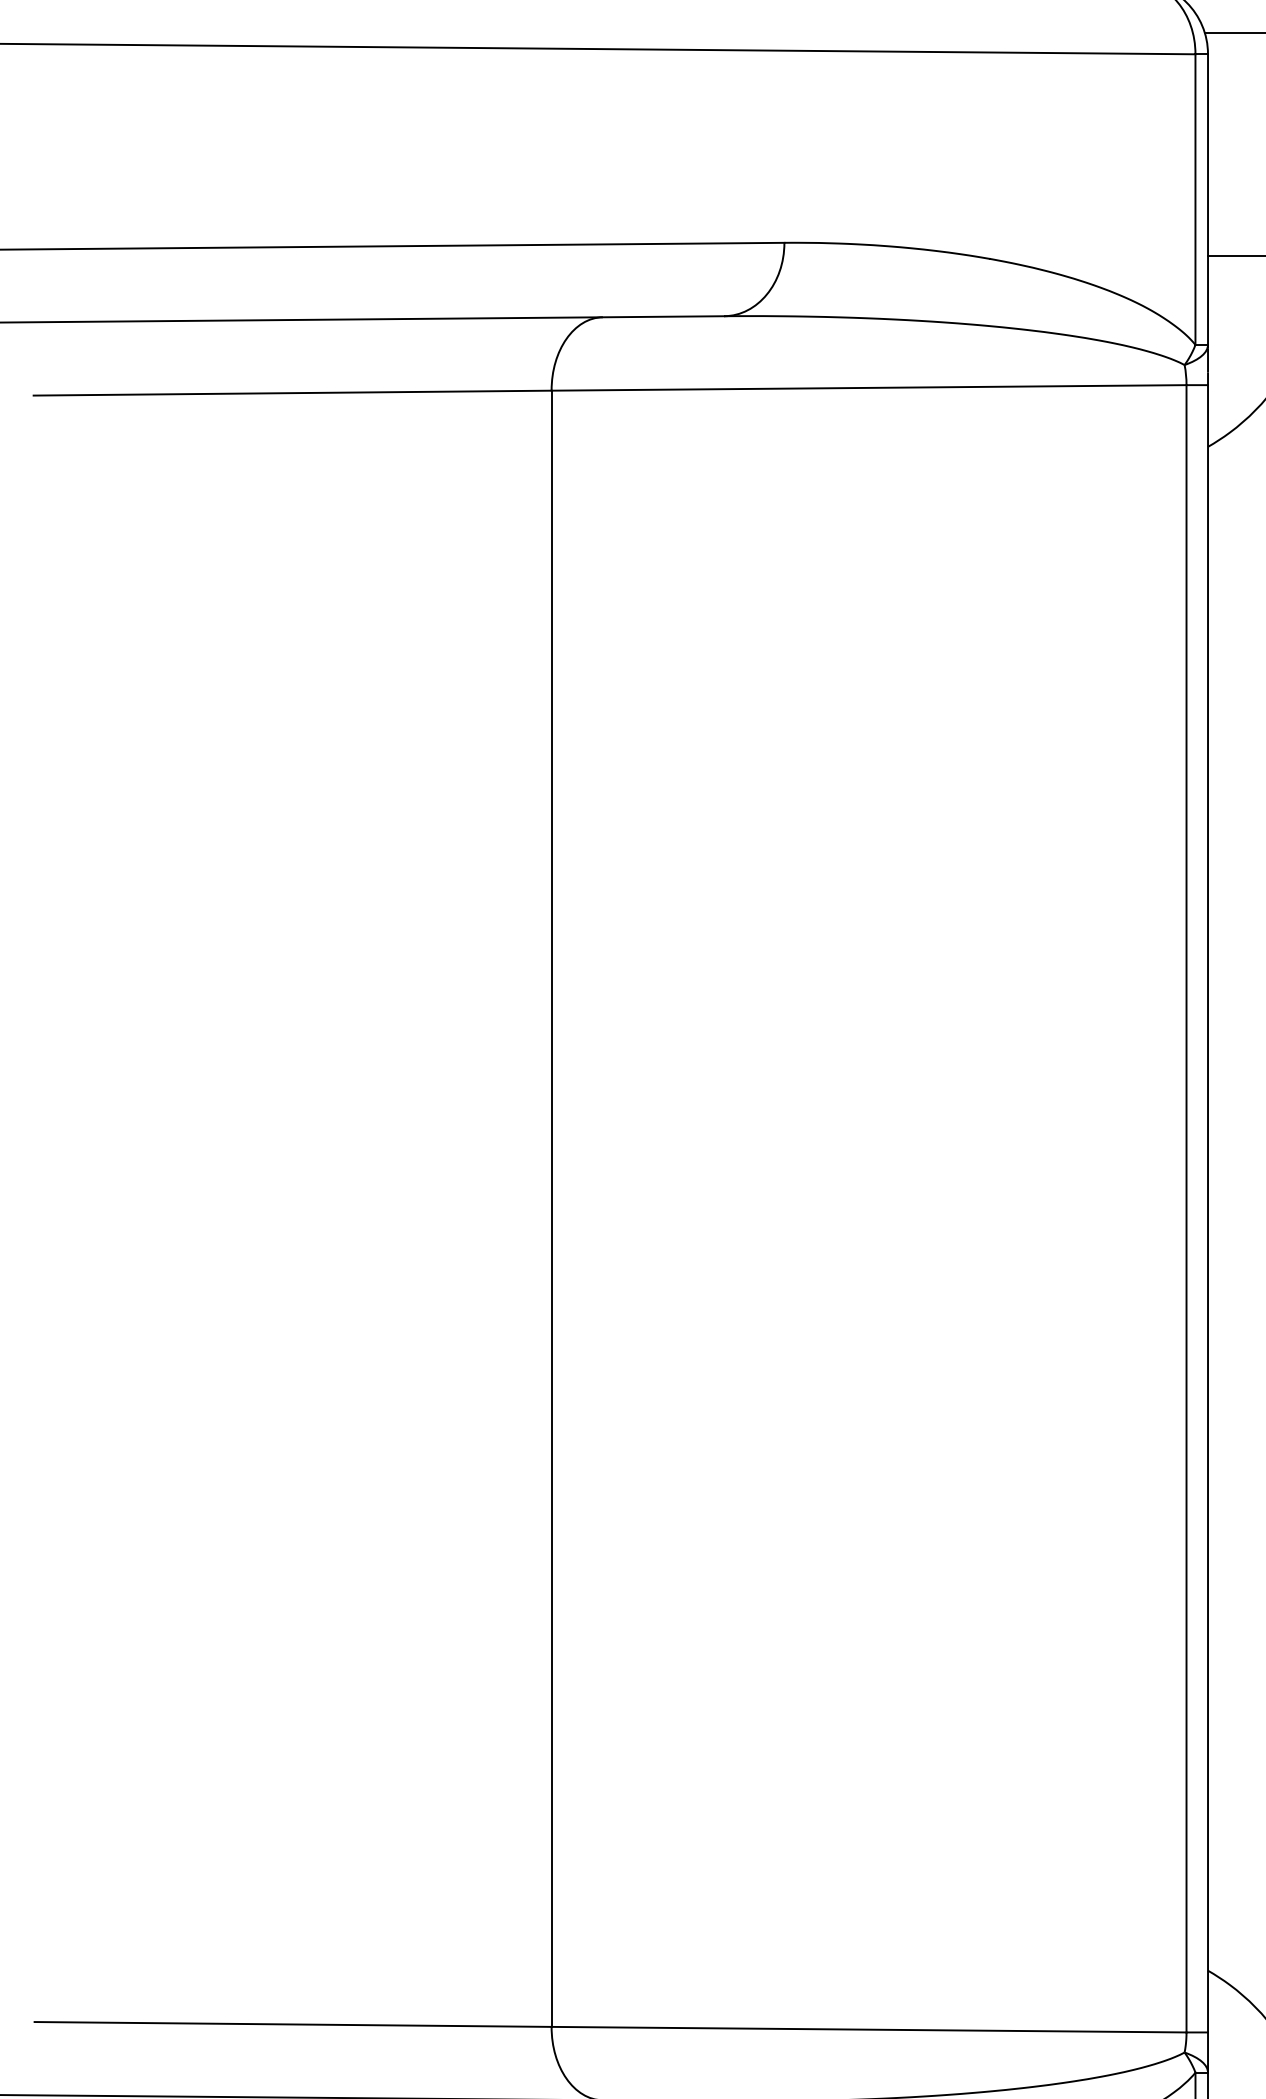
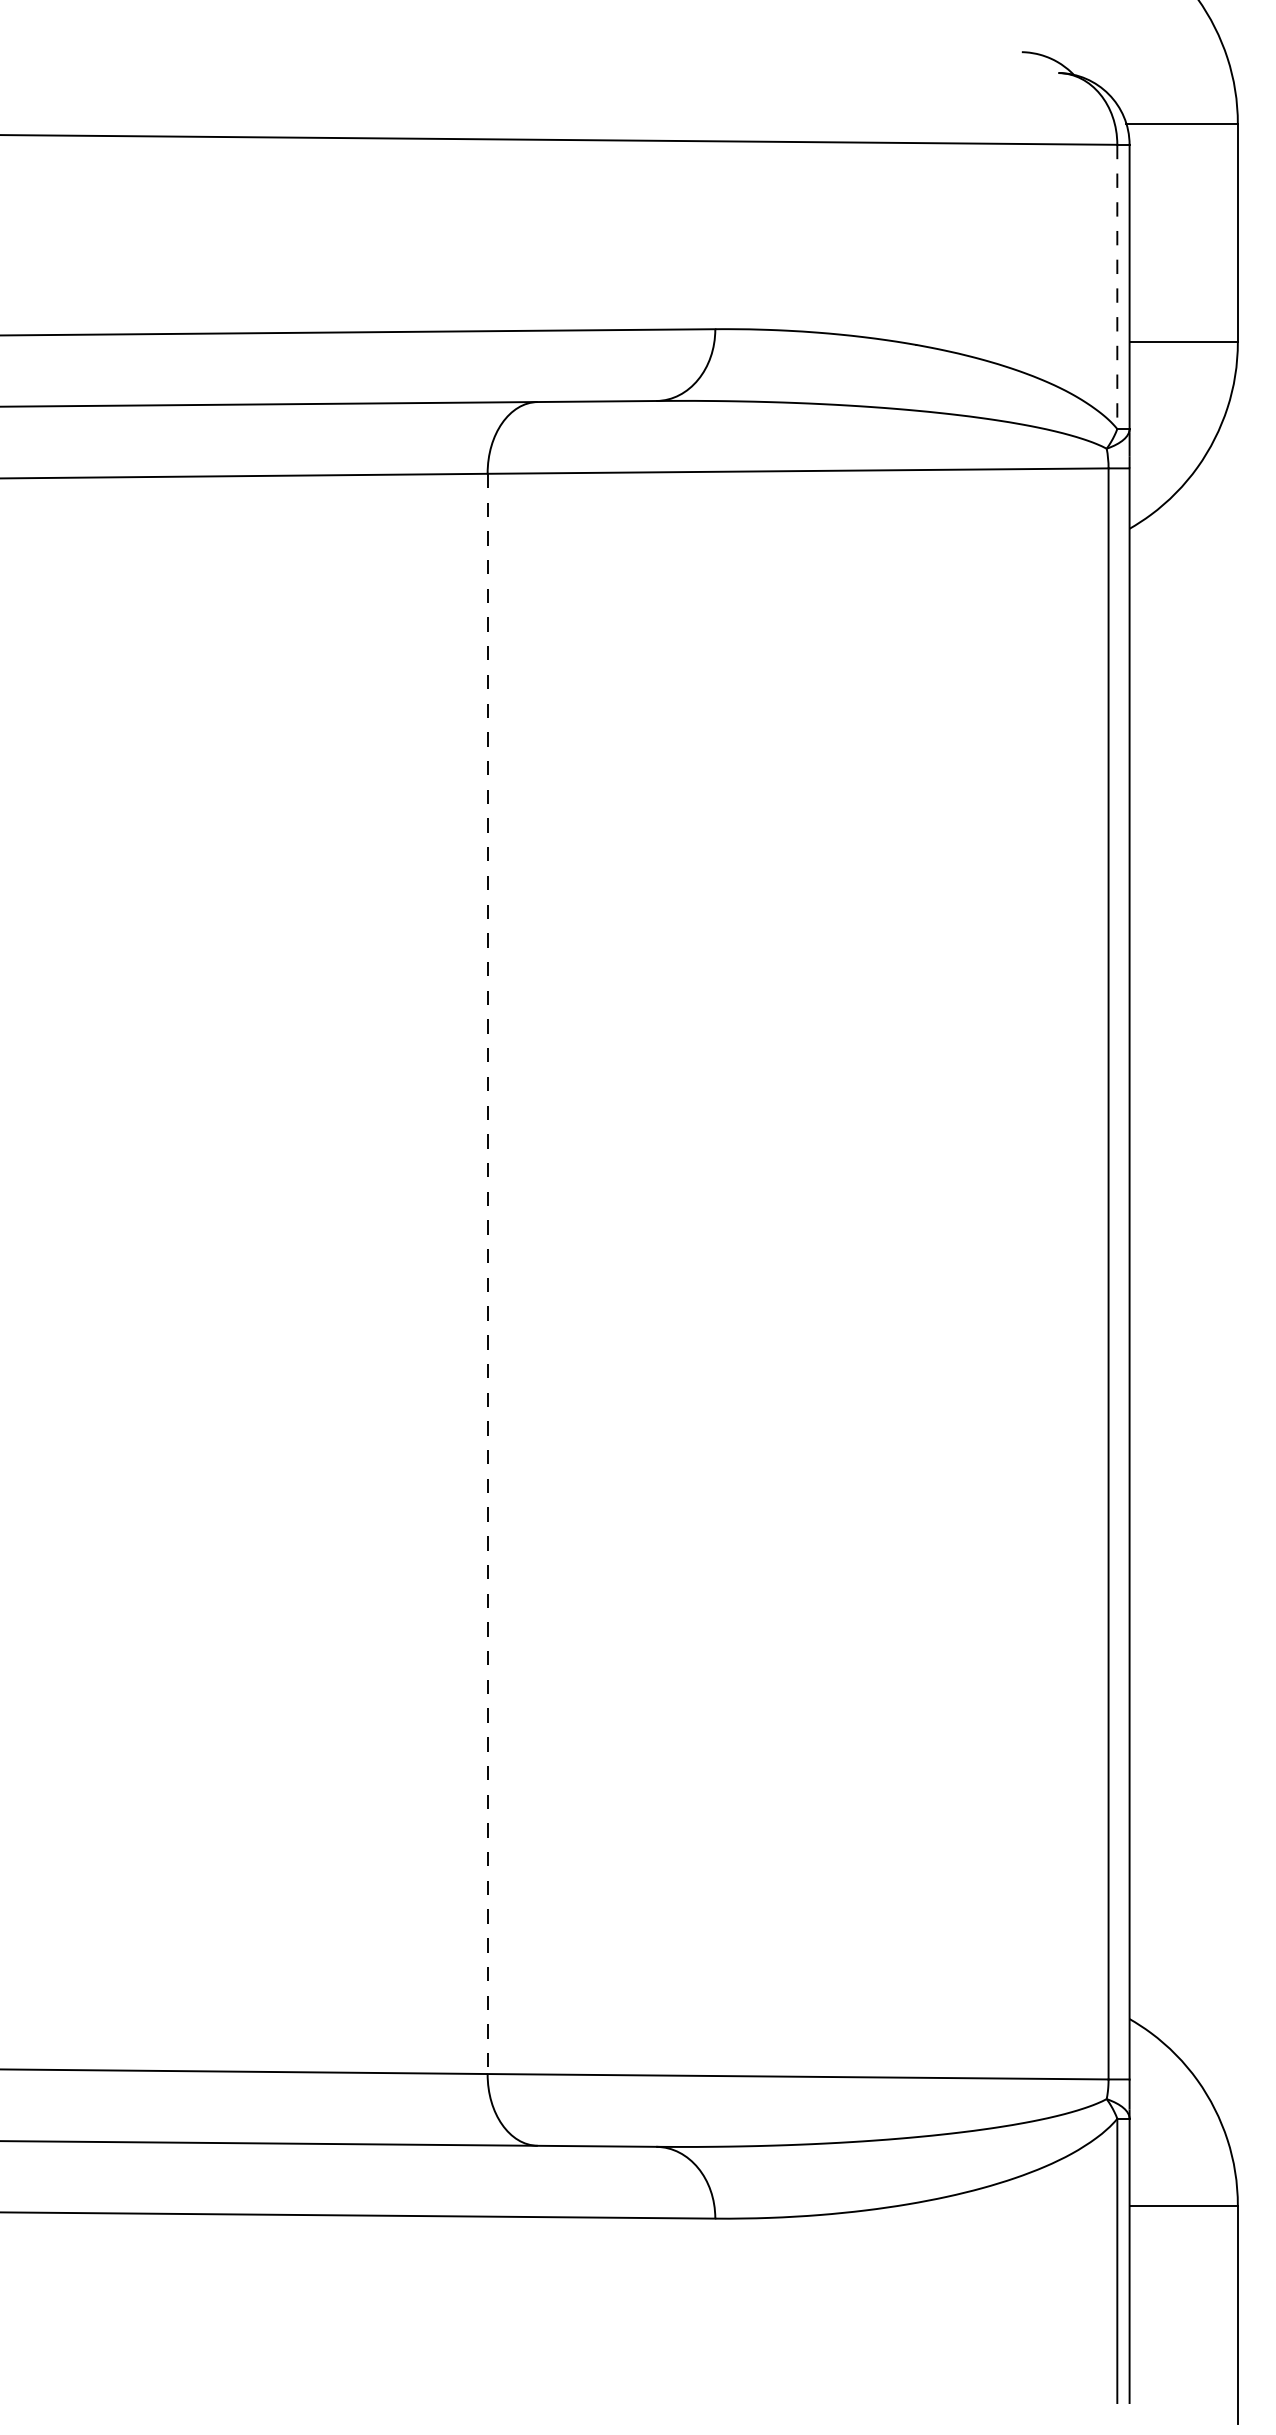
line: (1195, 200) -> (1117, 287), solid -> dashed
line: (551, 1209) -> (487, 1274), solid -> dashed

